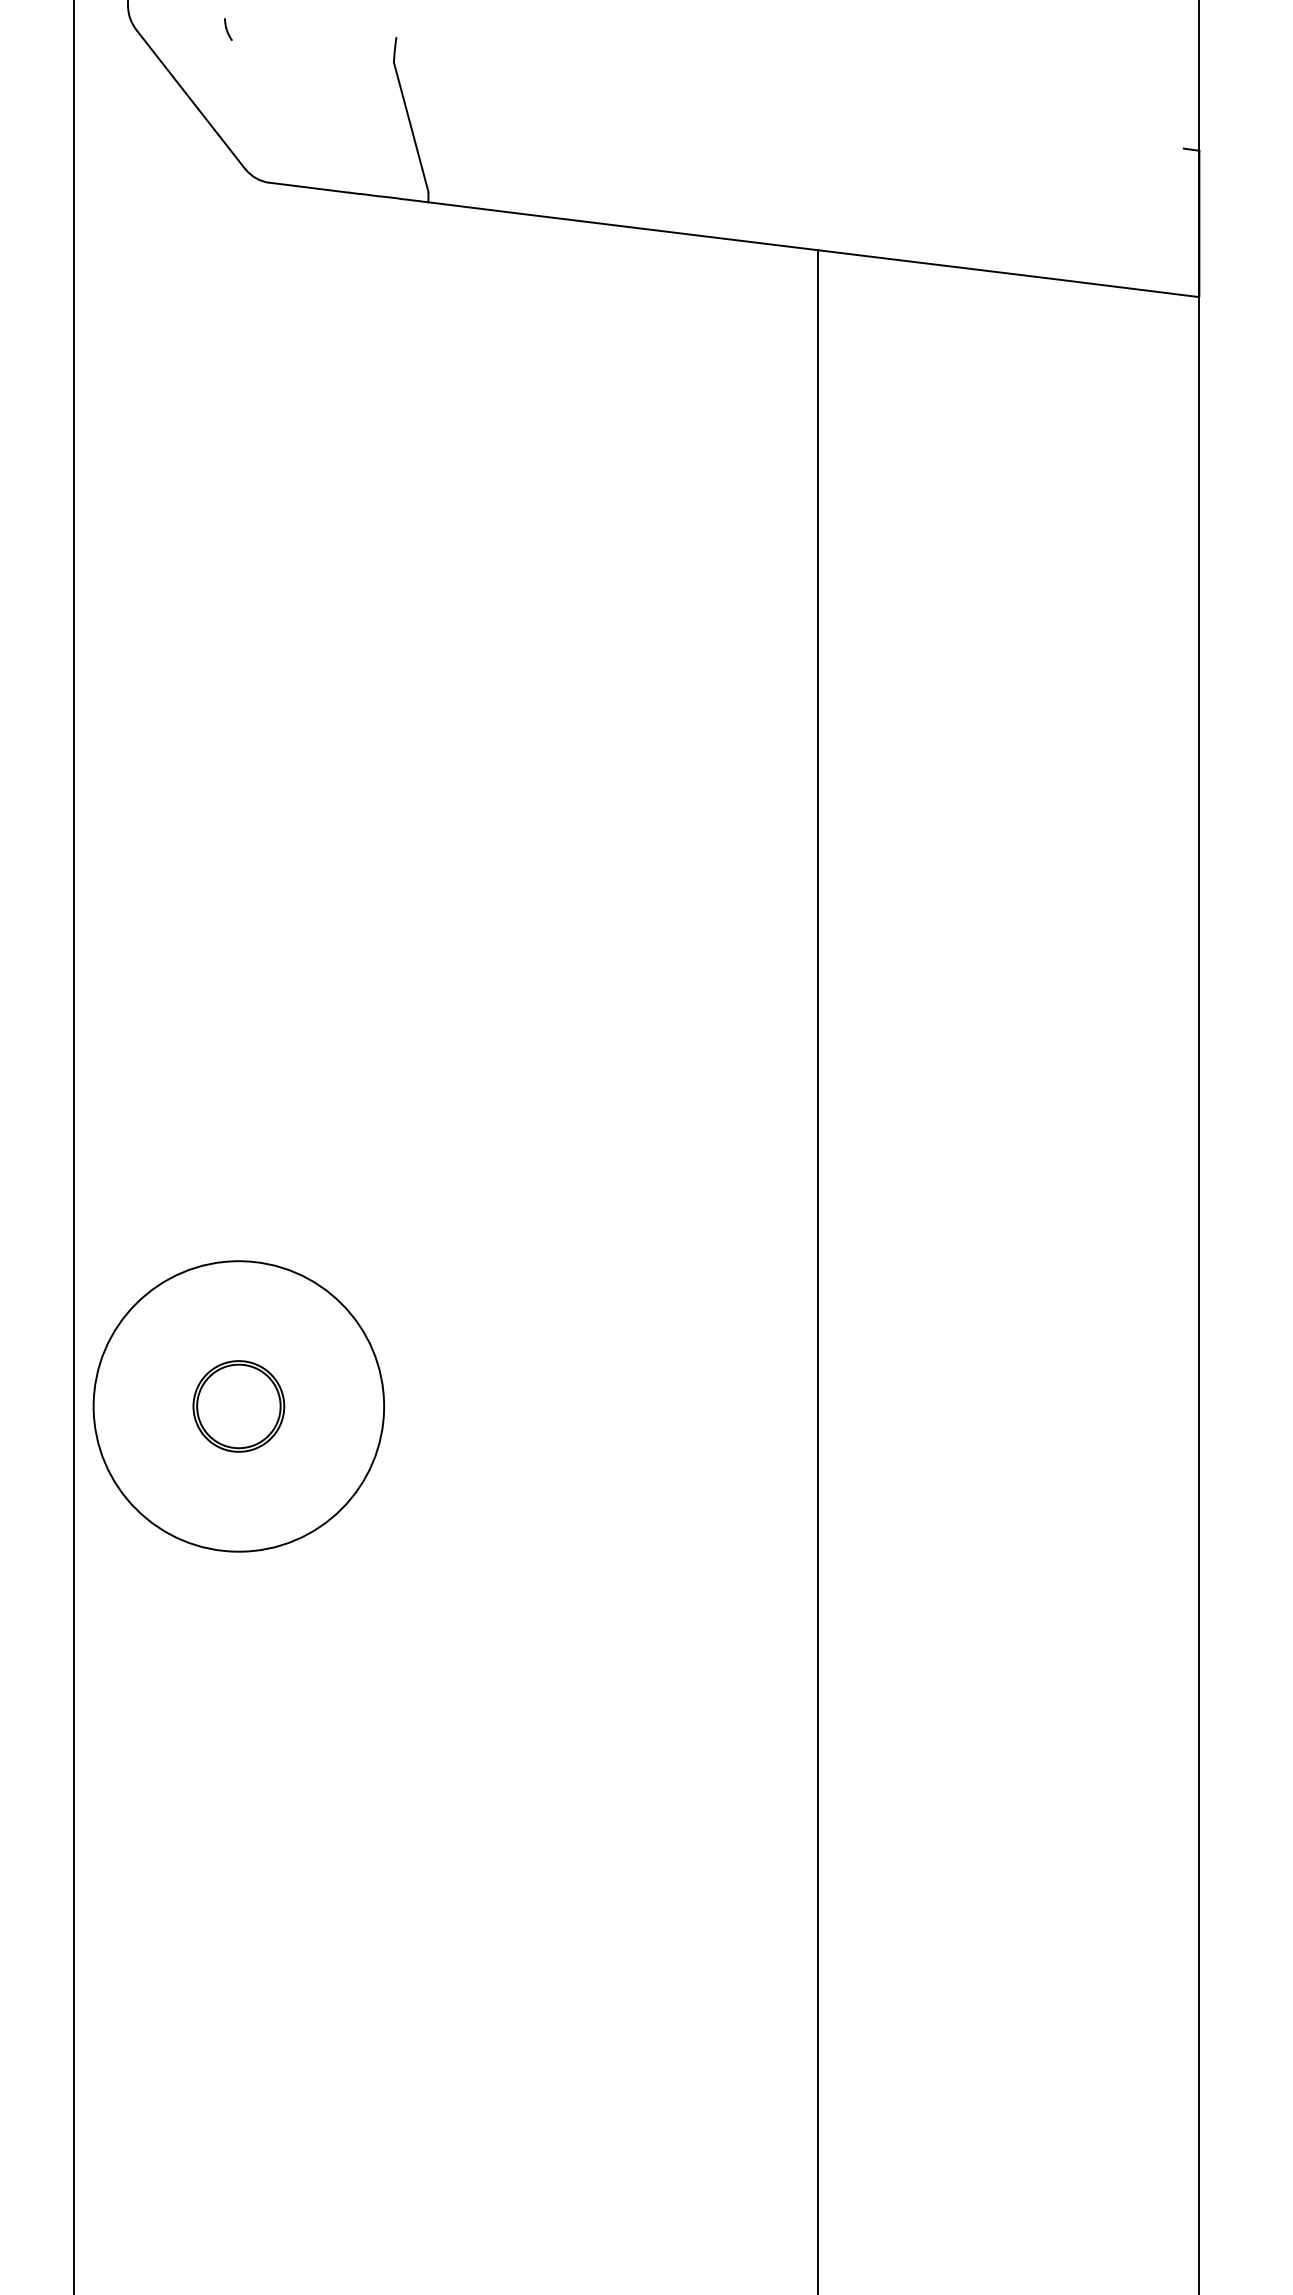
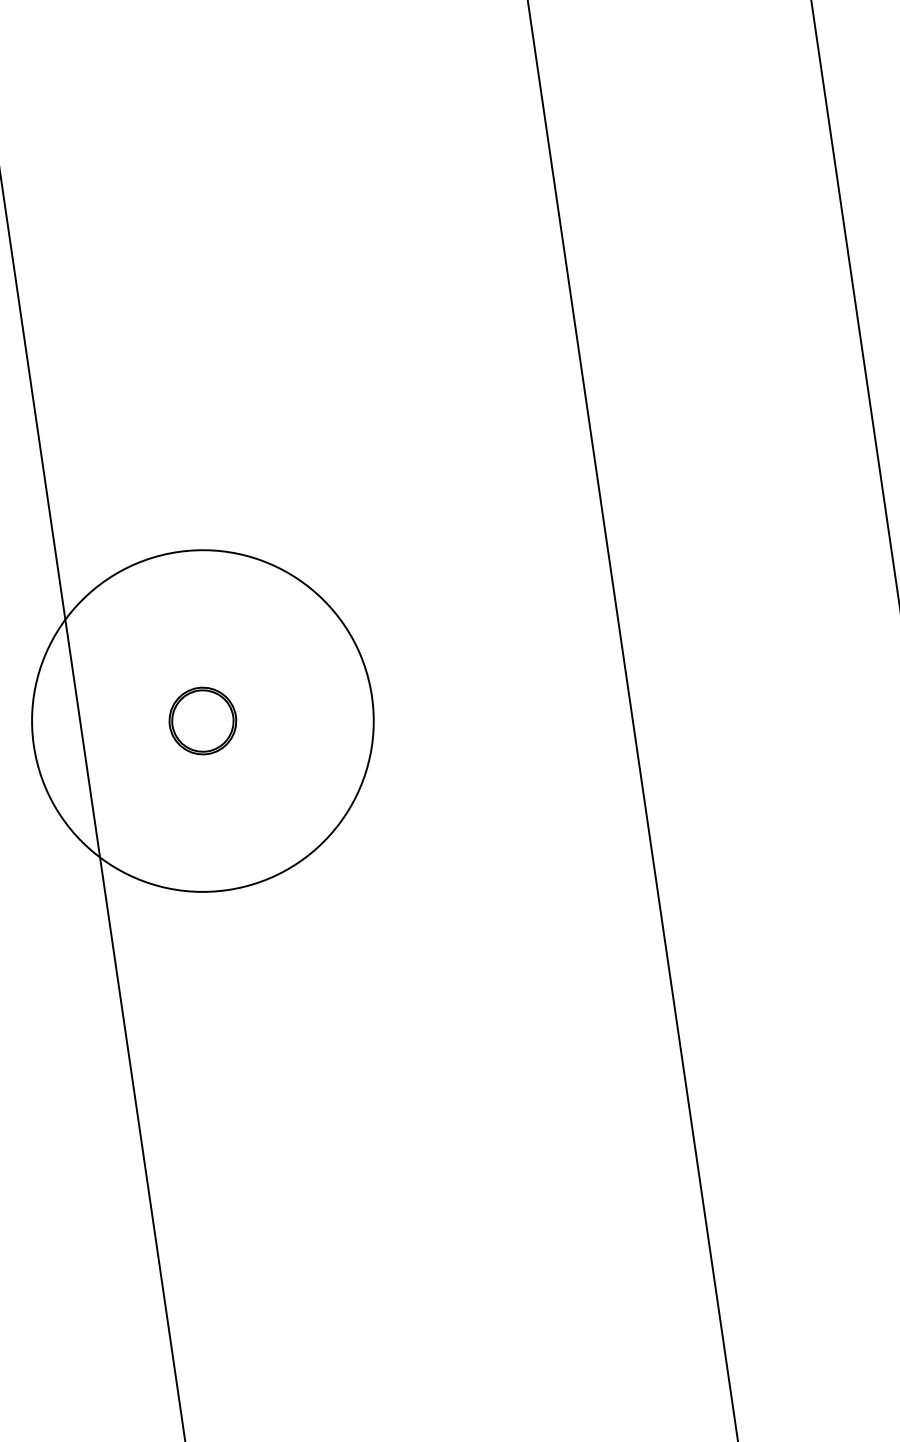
circle: (238, 1406) -> (202, 721), size x1.6

